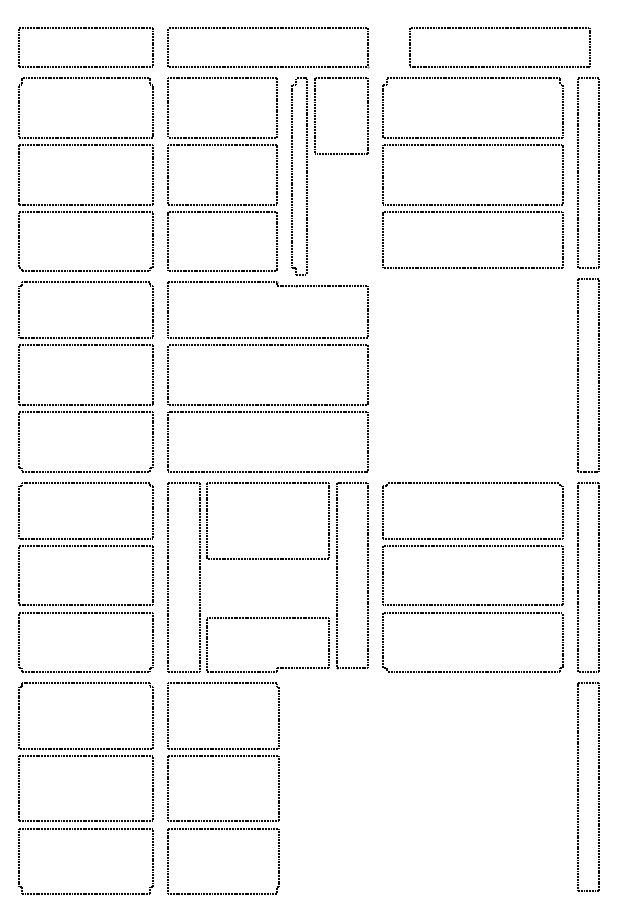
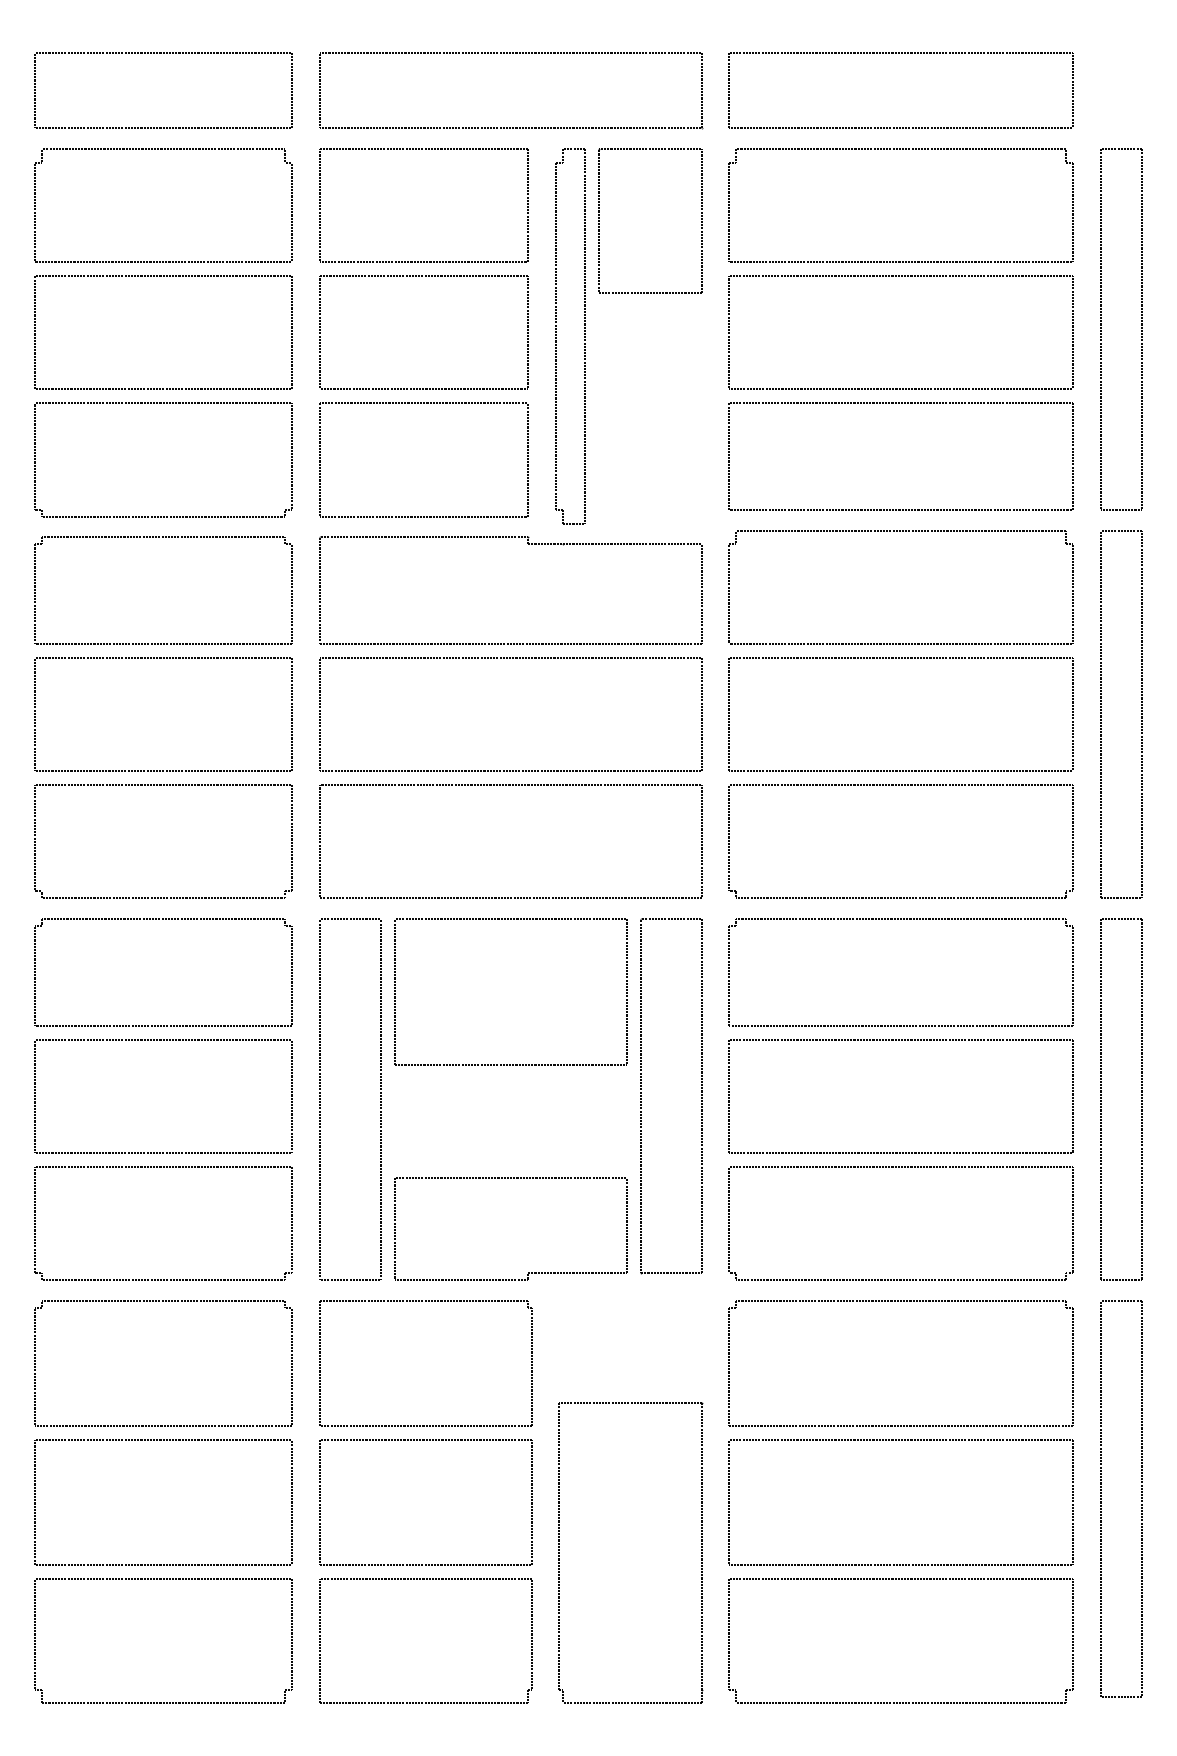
part: (499, 28) -> (899, 54), moved
part: (471, 404) -> (898, 770), added
part: (472, 756) -> (899, 1440), added
part: (367, 815) -> (699, 1553), added

